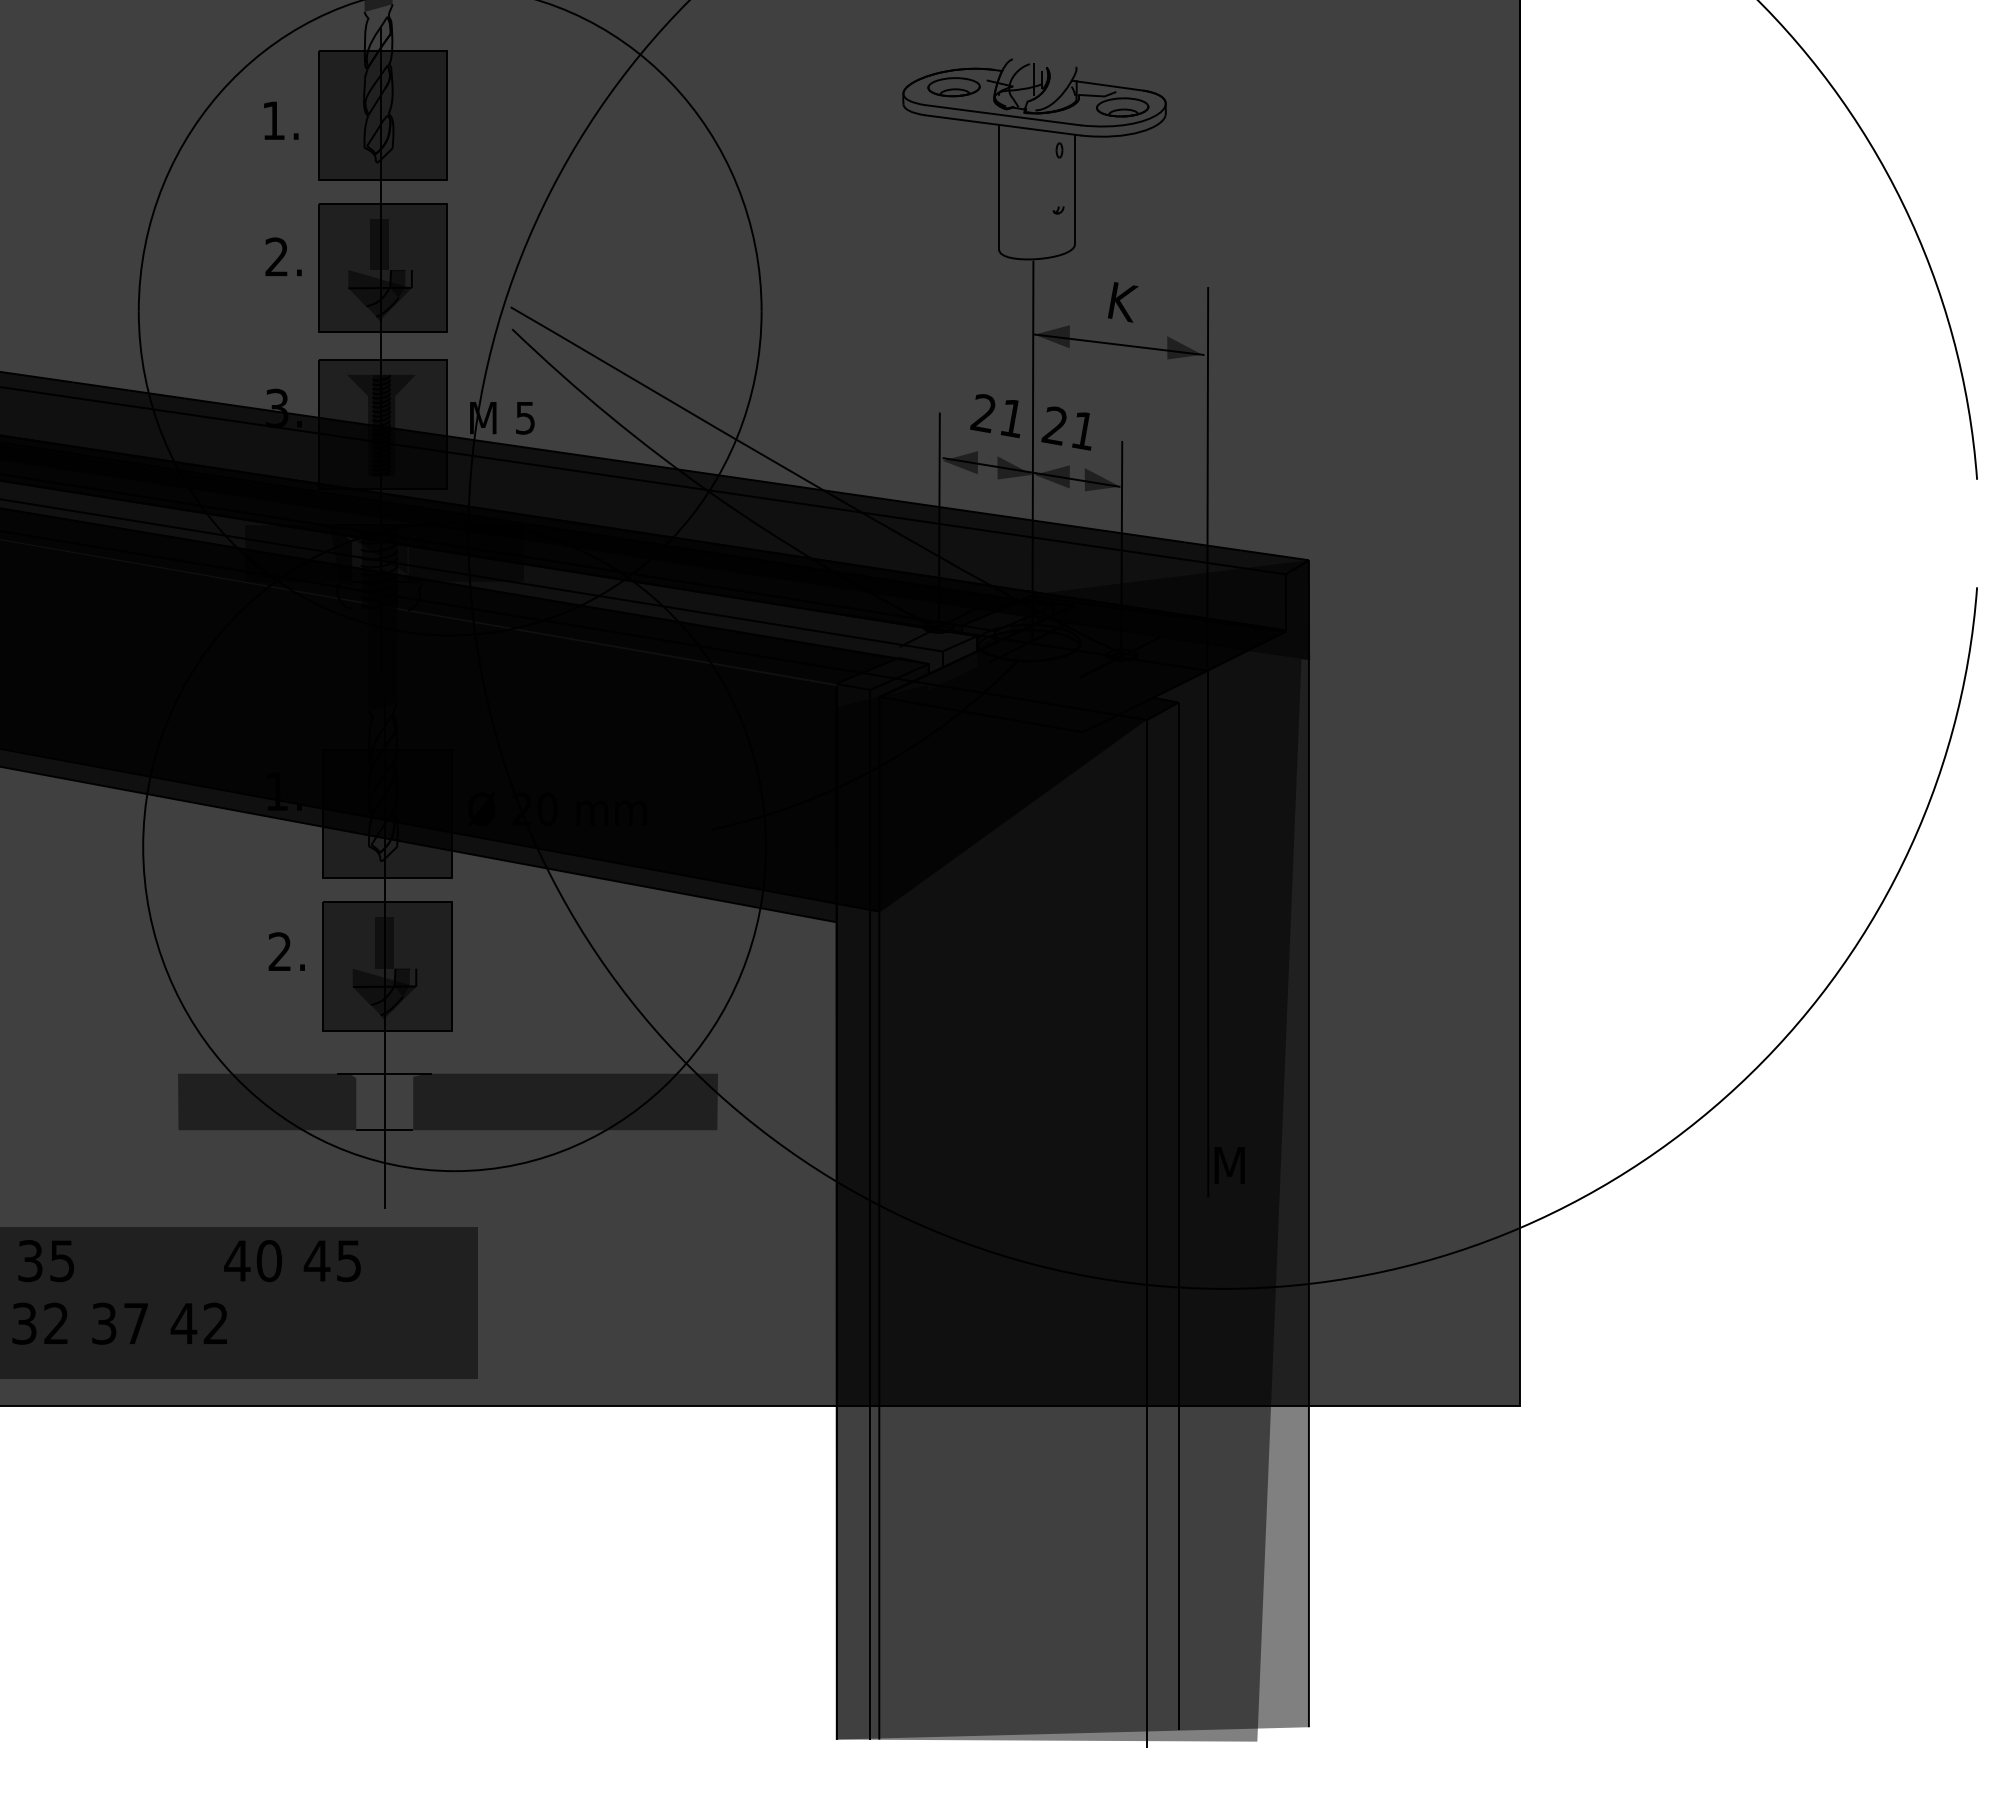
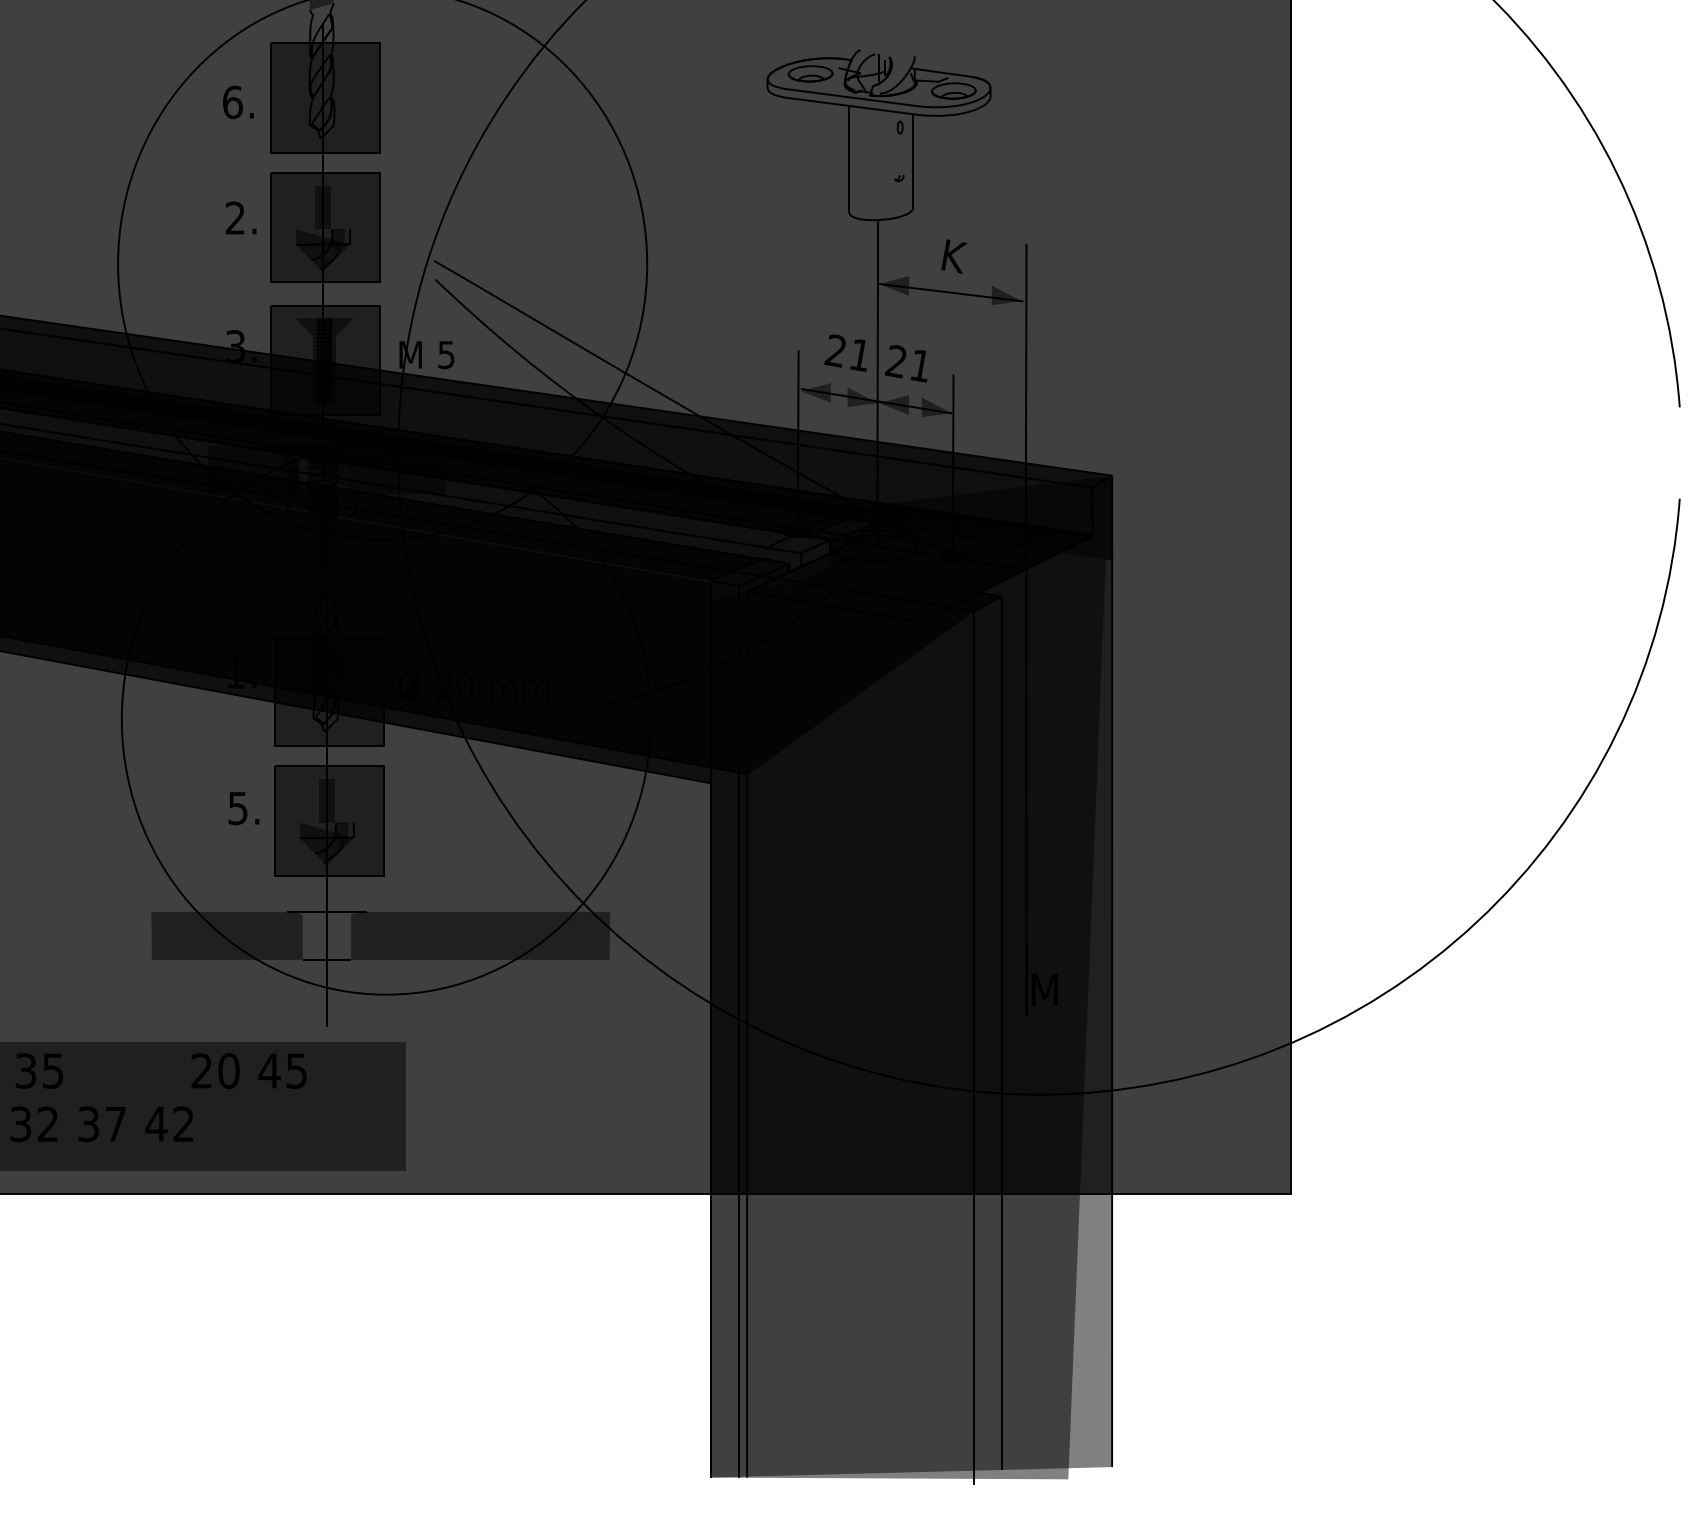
text: (273, 120) -> (232, 102), 1. -> 6.
text: (279, 951) -> (237, 808), 2. -> 5.
text: (236, 1260) -> (201, 1070), 40 -> 20

